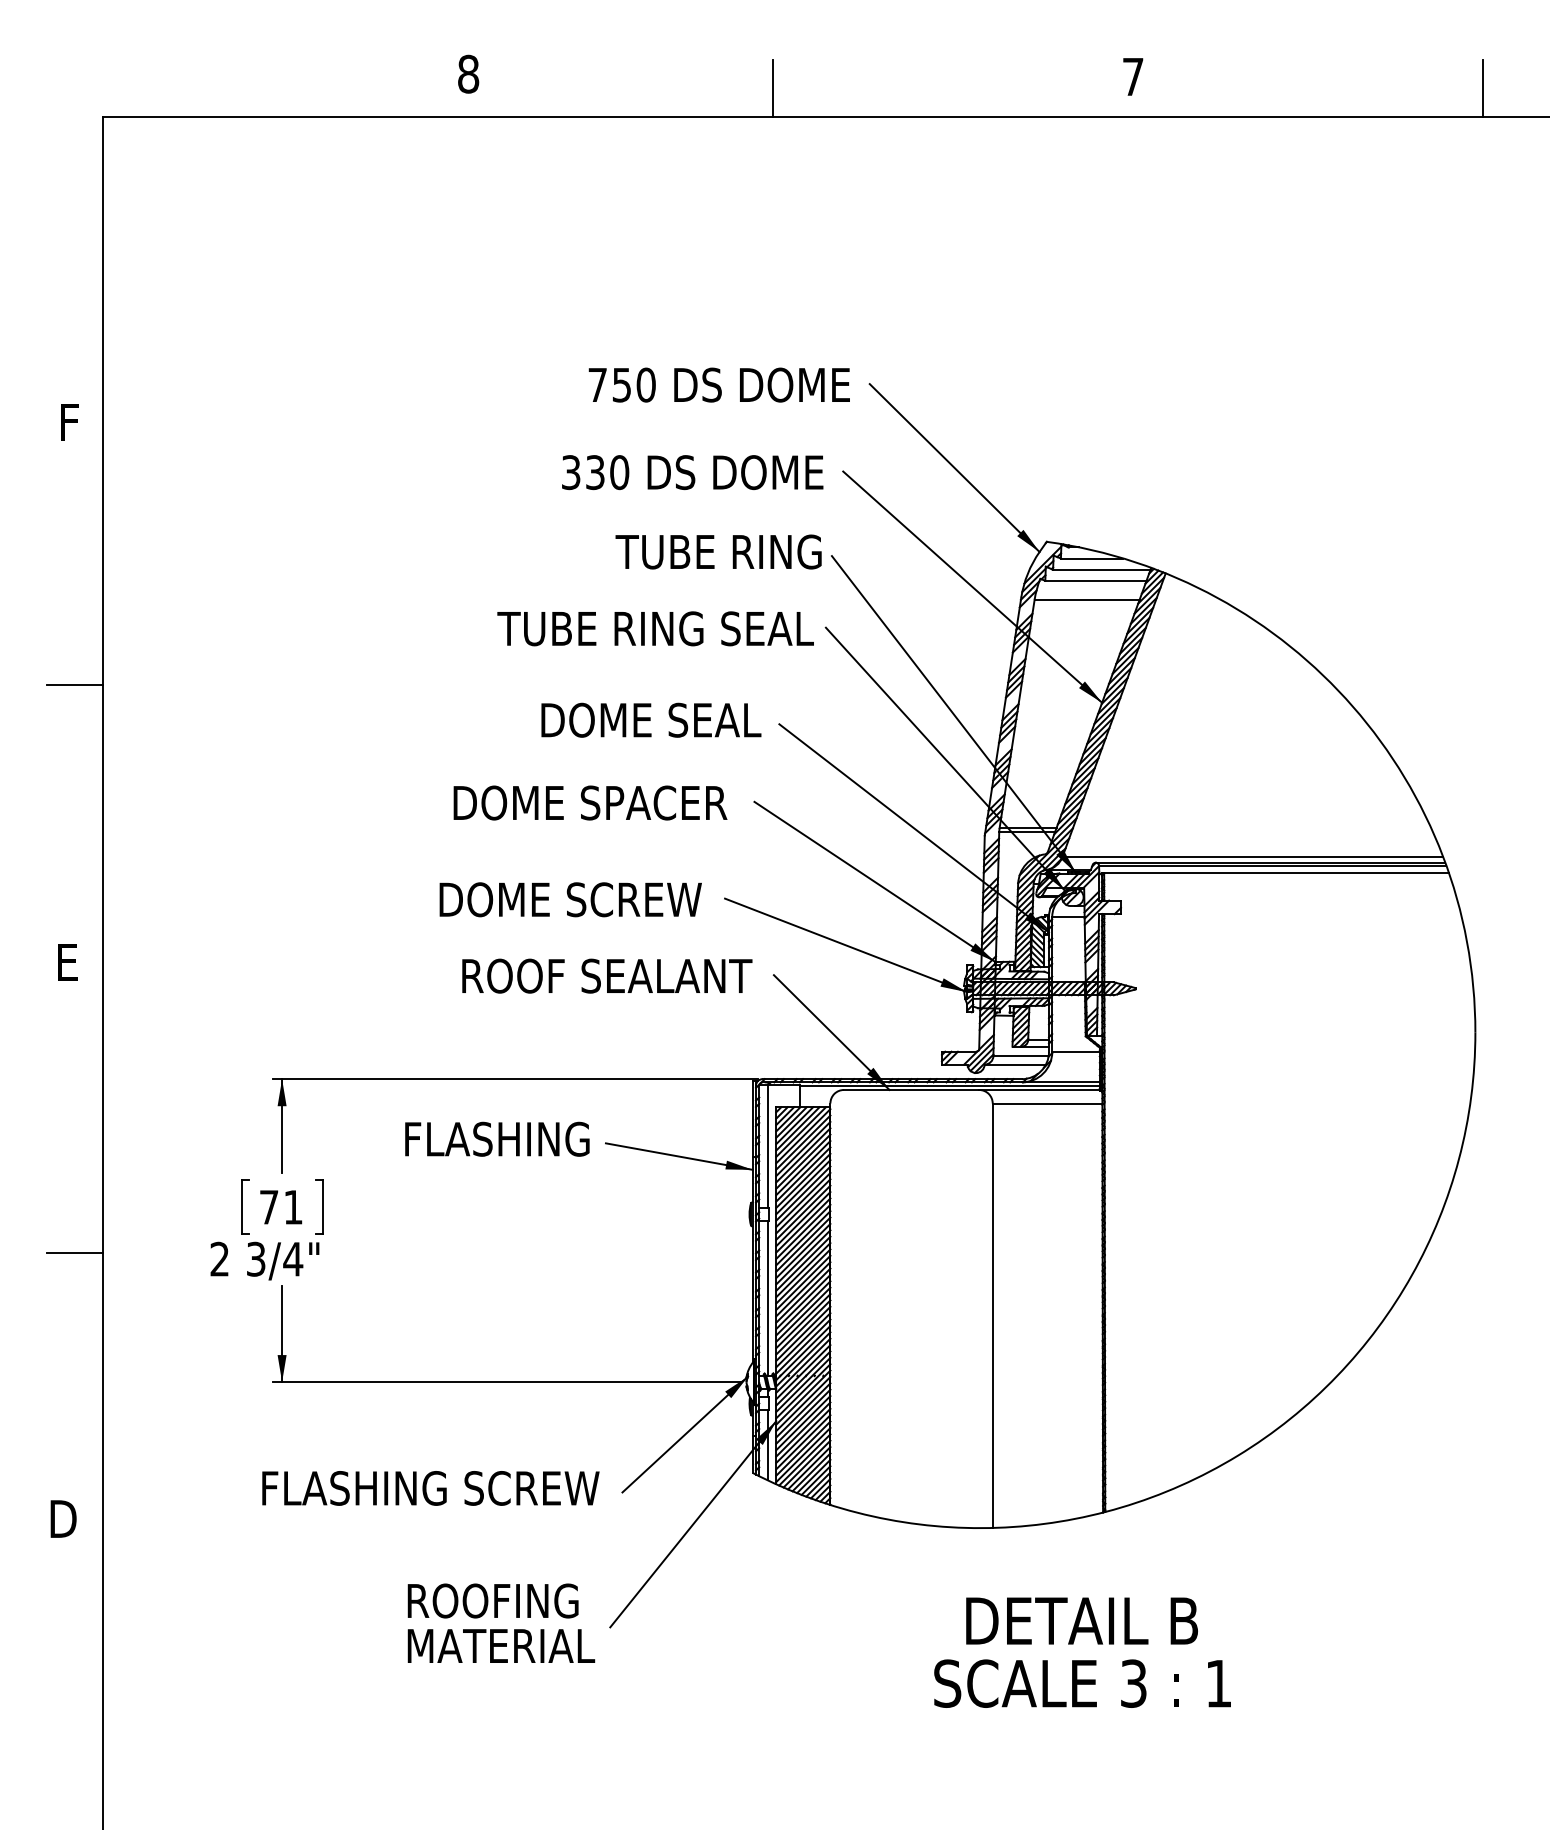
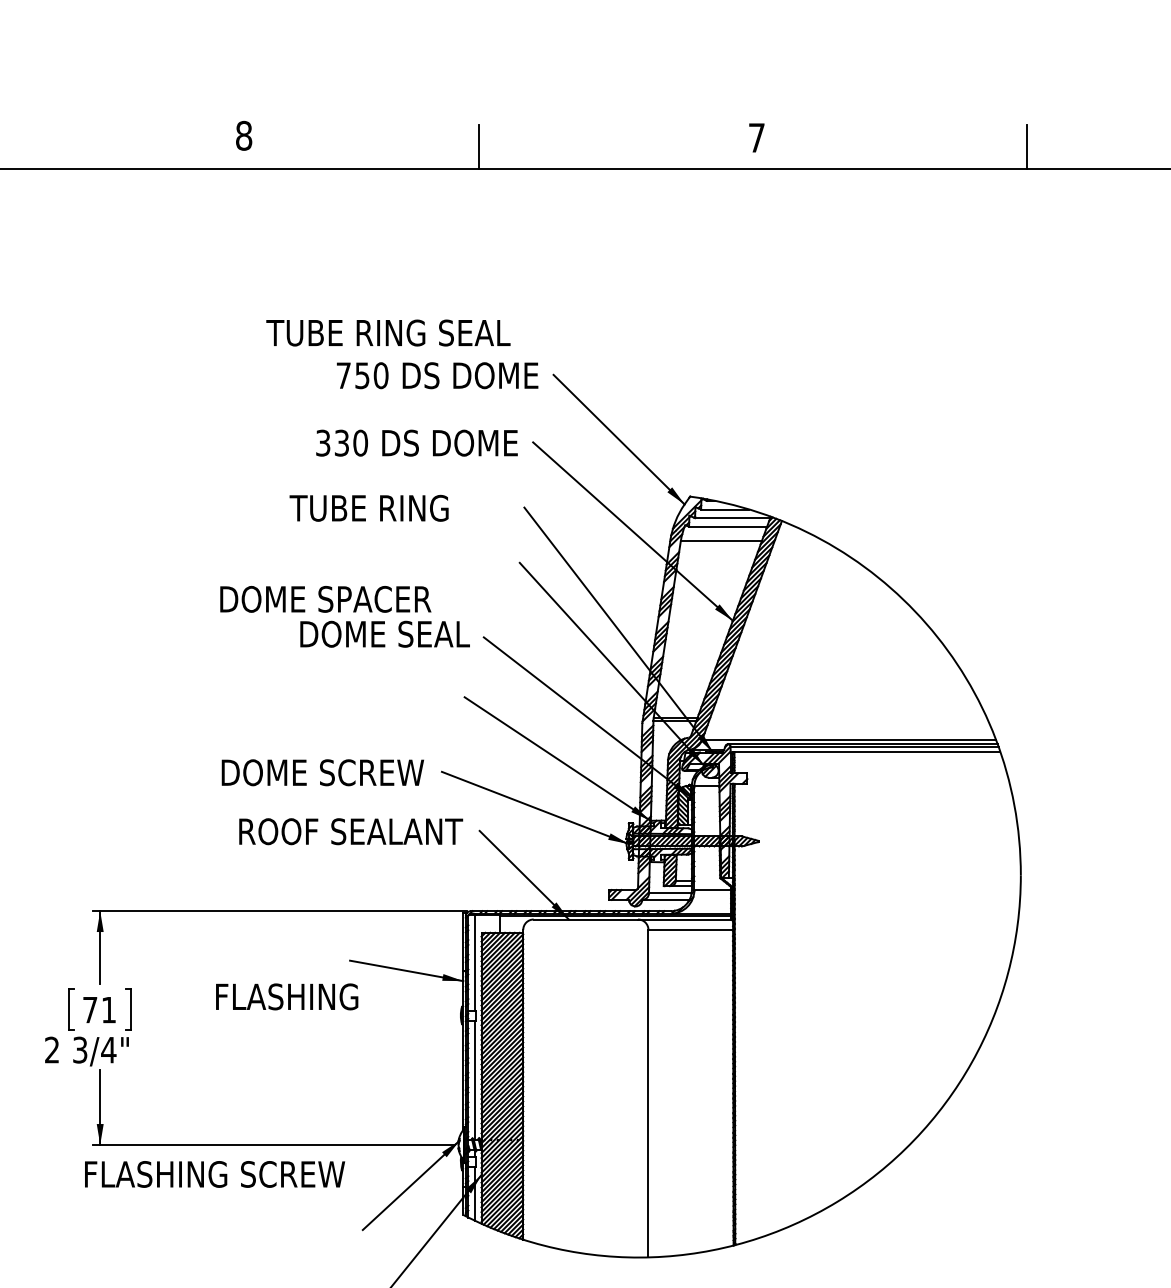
text: (718, 551) -> (369, 507), moved
text: (655, 628) -> (388, 332), moved
text: (590, 802) -> (325, 598), moved
text: (497, 1138) -> (287, 996), moved
text: (430, 1488) -> (214, 1174), moved

